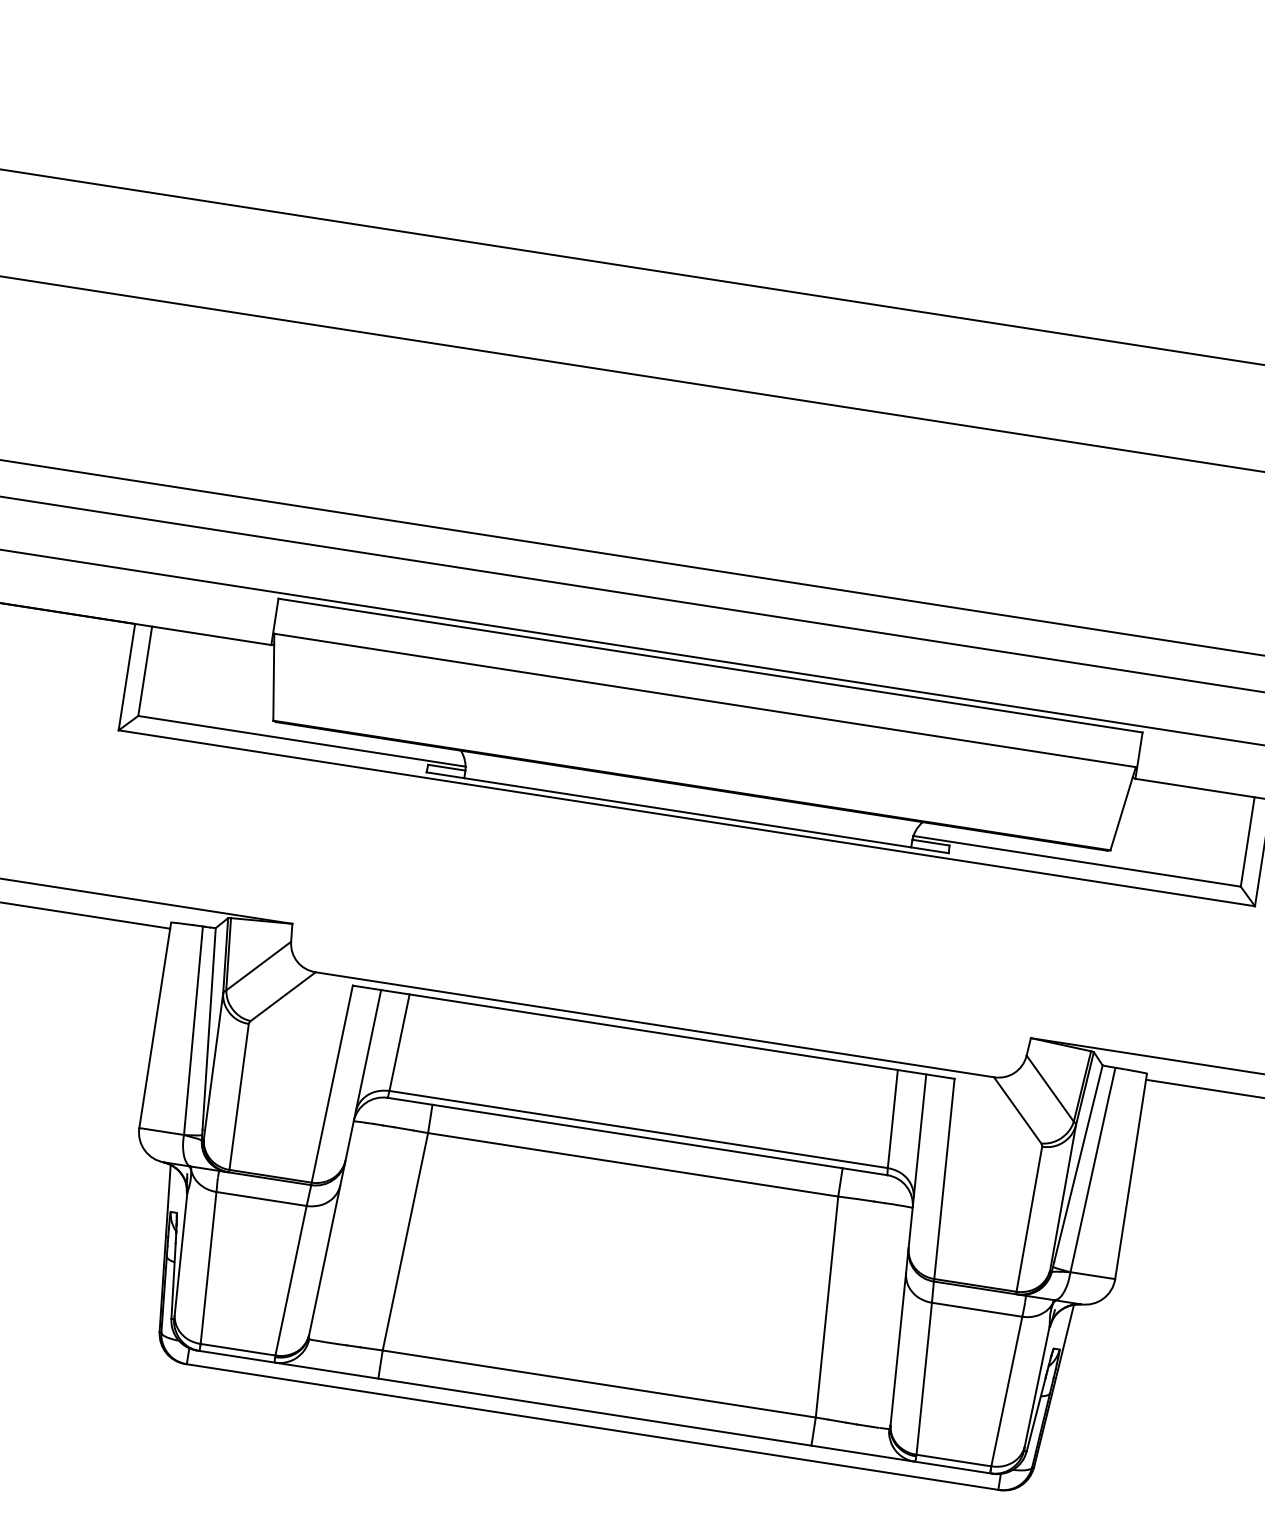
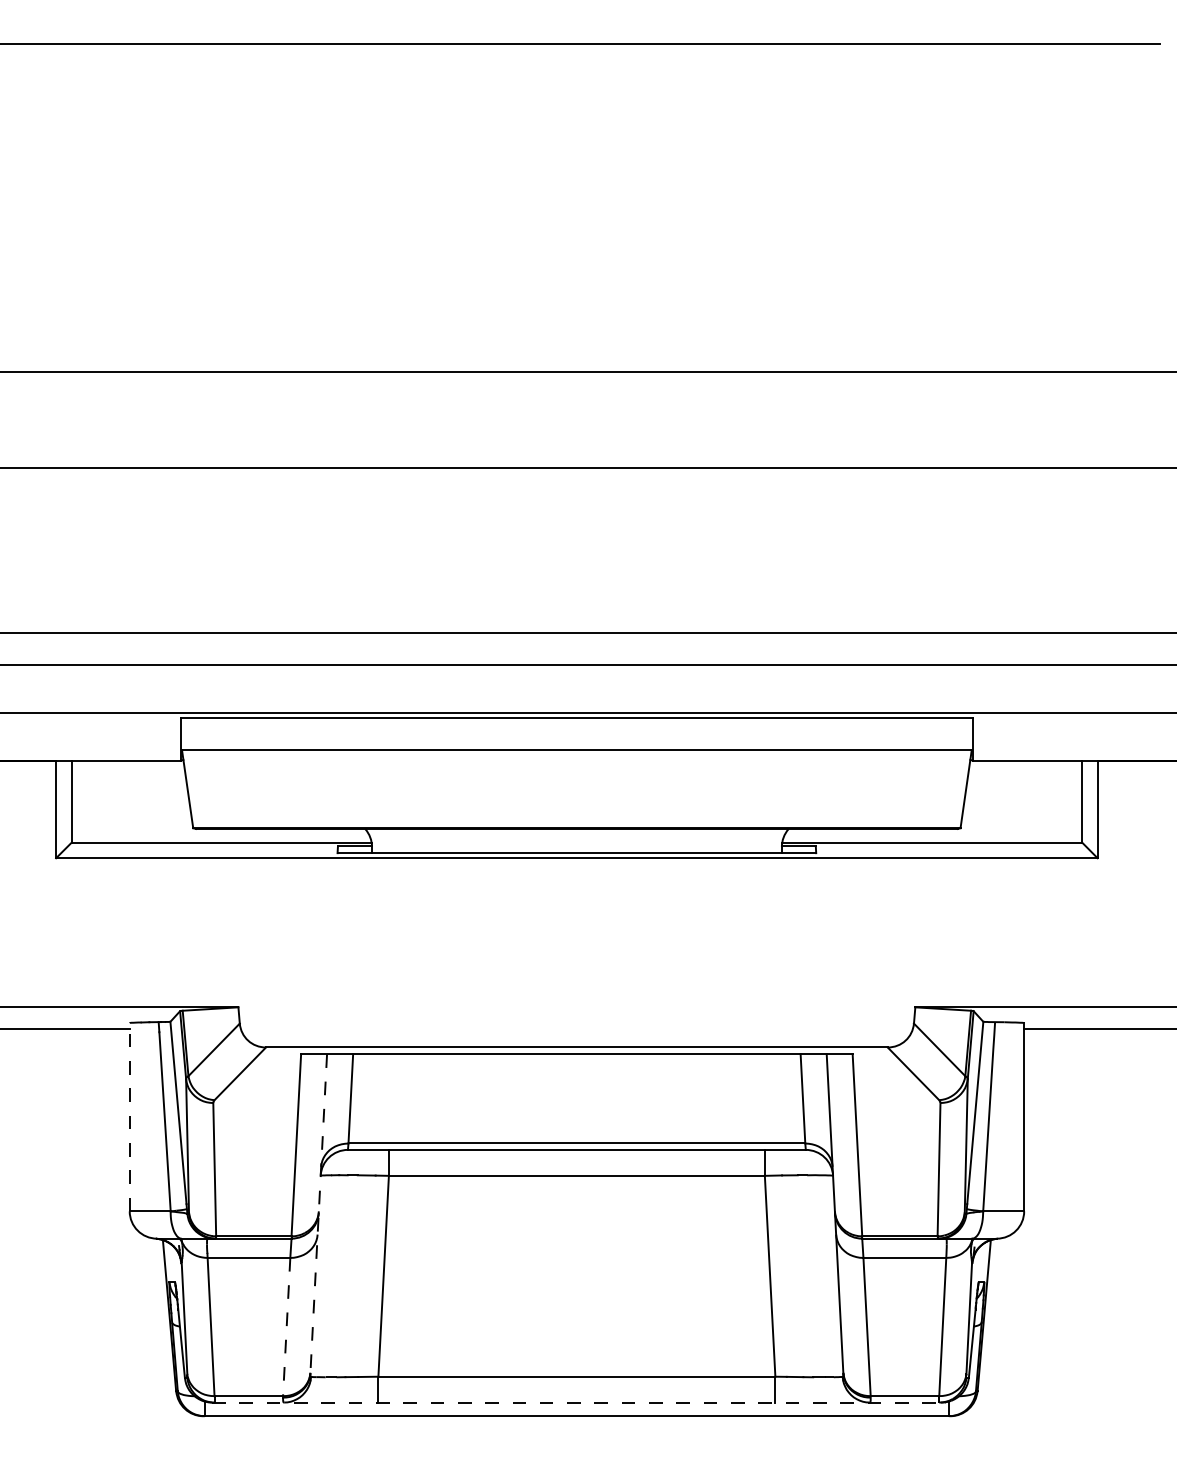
line: (155, 1024) -> (129, 1116), solid -> dashed
line: (344, 1163) -> (318, 1214), solid -> dashed
line: (290, 1281) -> (286, 1327), solid -> dashed
line: (594, 1412) -> (576, 1402), solid -> dashed

